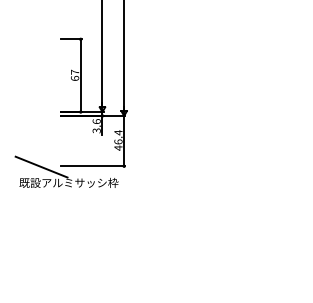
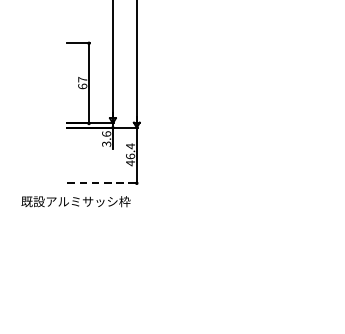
line: (41, 166) -> (45, 183), removed
line: (93, 166) -> (103, 183), solid -> dashed

